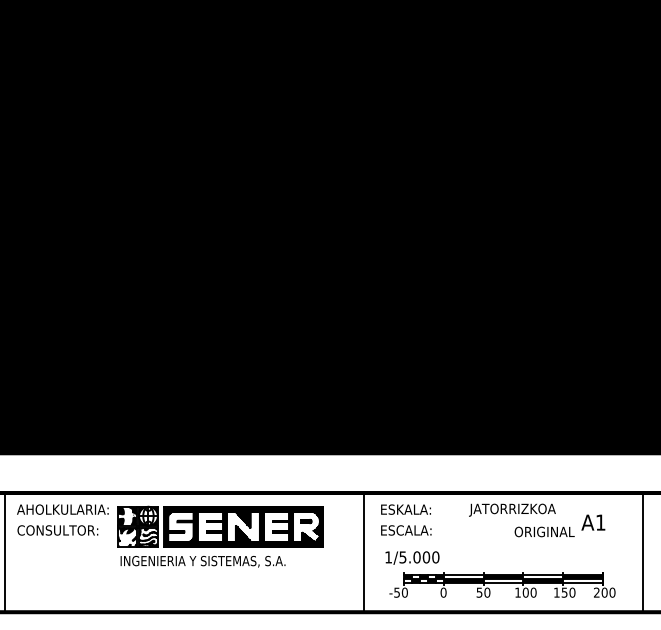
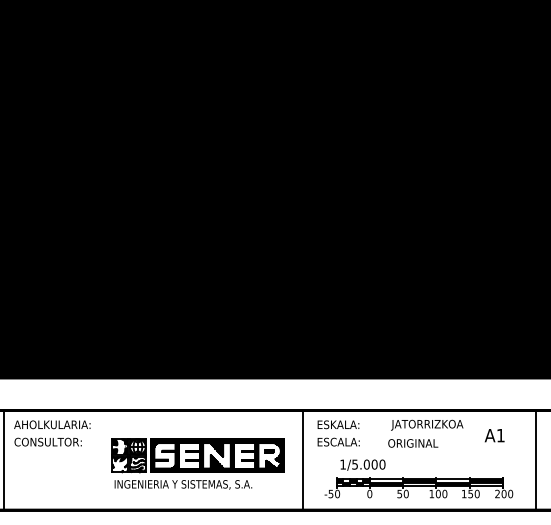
text: (544, 531) -> (413, 443), moved
part: (220, 536) -> (197, 463), moved
text: (412, 557) -> (363, 464), moved

